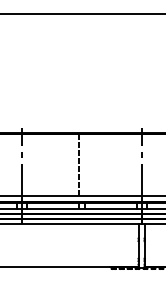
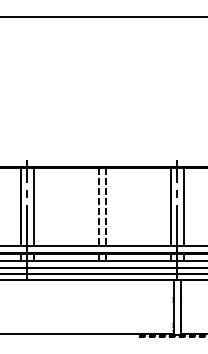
line: (16, 164) -> (20, 205), added
line: (26, 164) -> (33, 205), added
line: (84, 164) -> (105, 205), added
line: (136, 164) -> (170, 205), added
line: (146, 164) -> (183, 205), added

